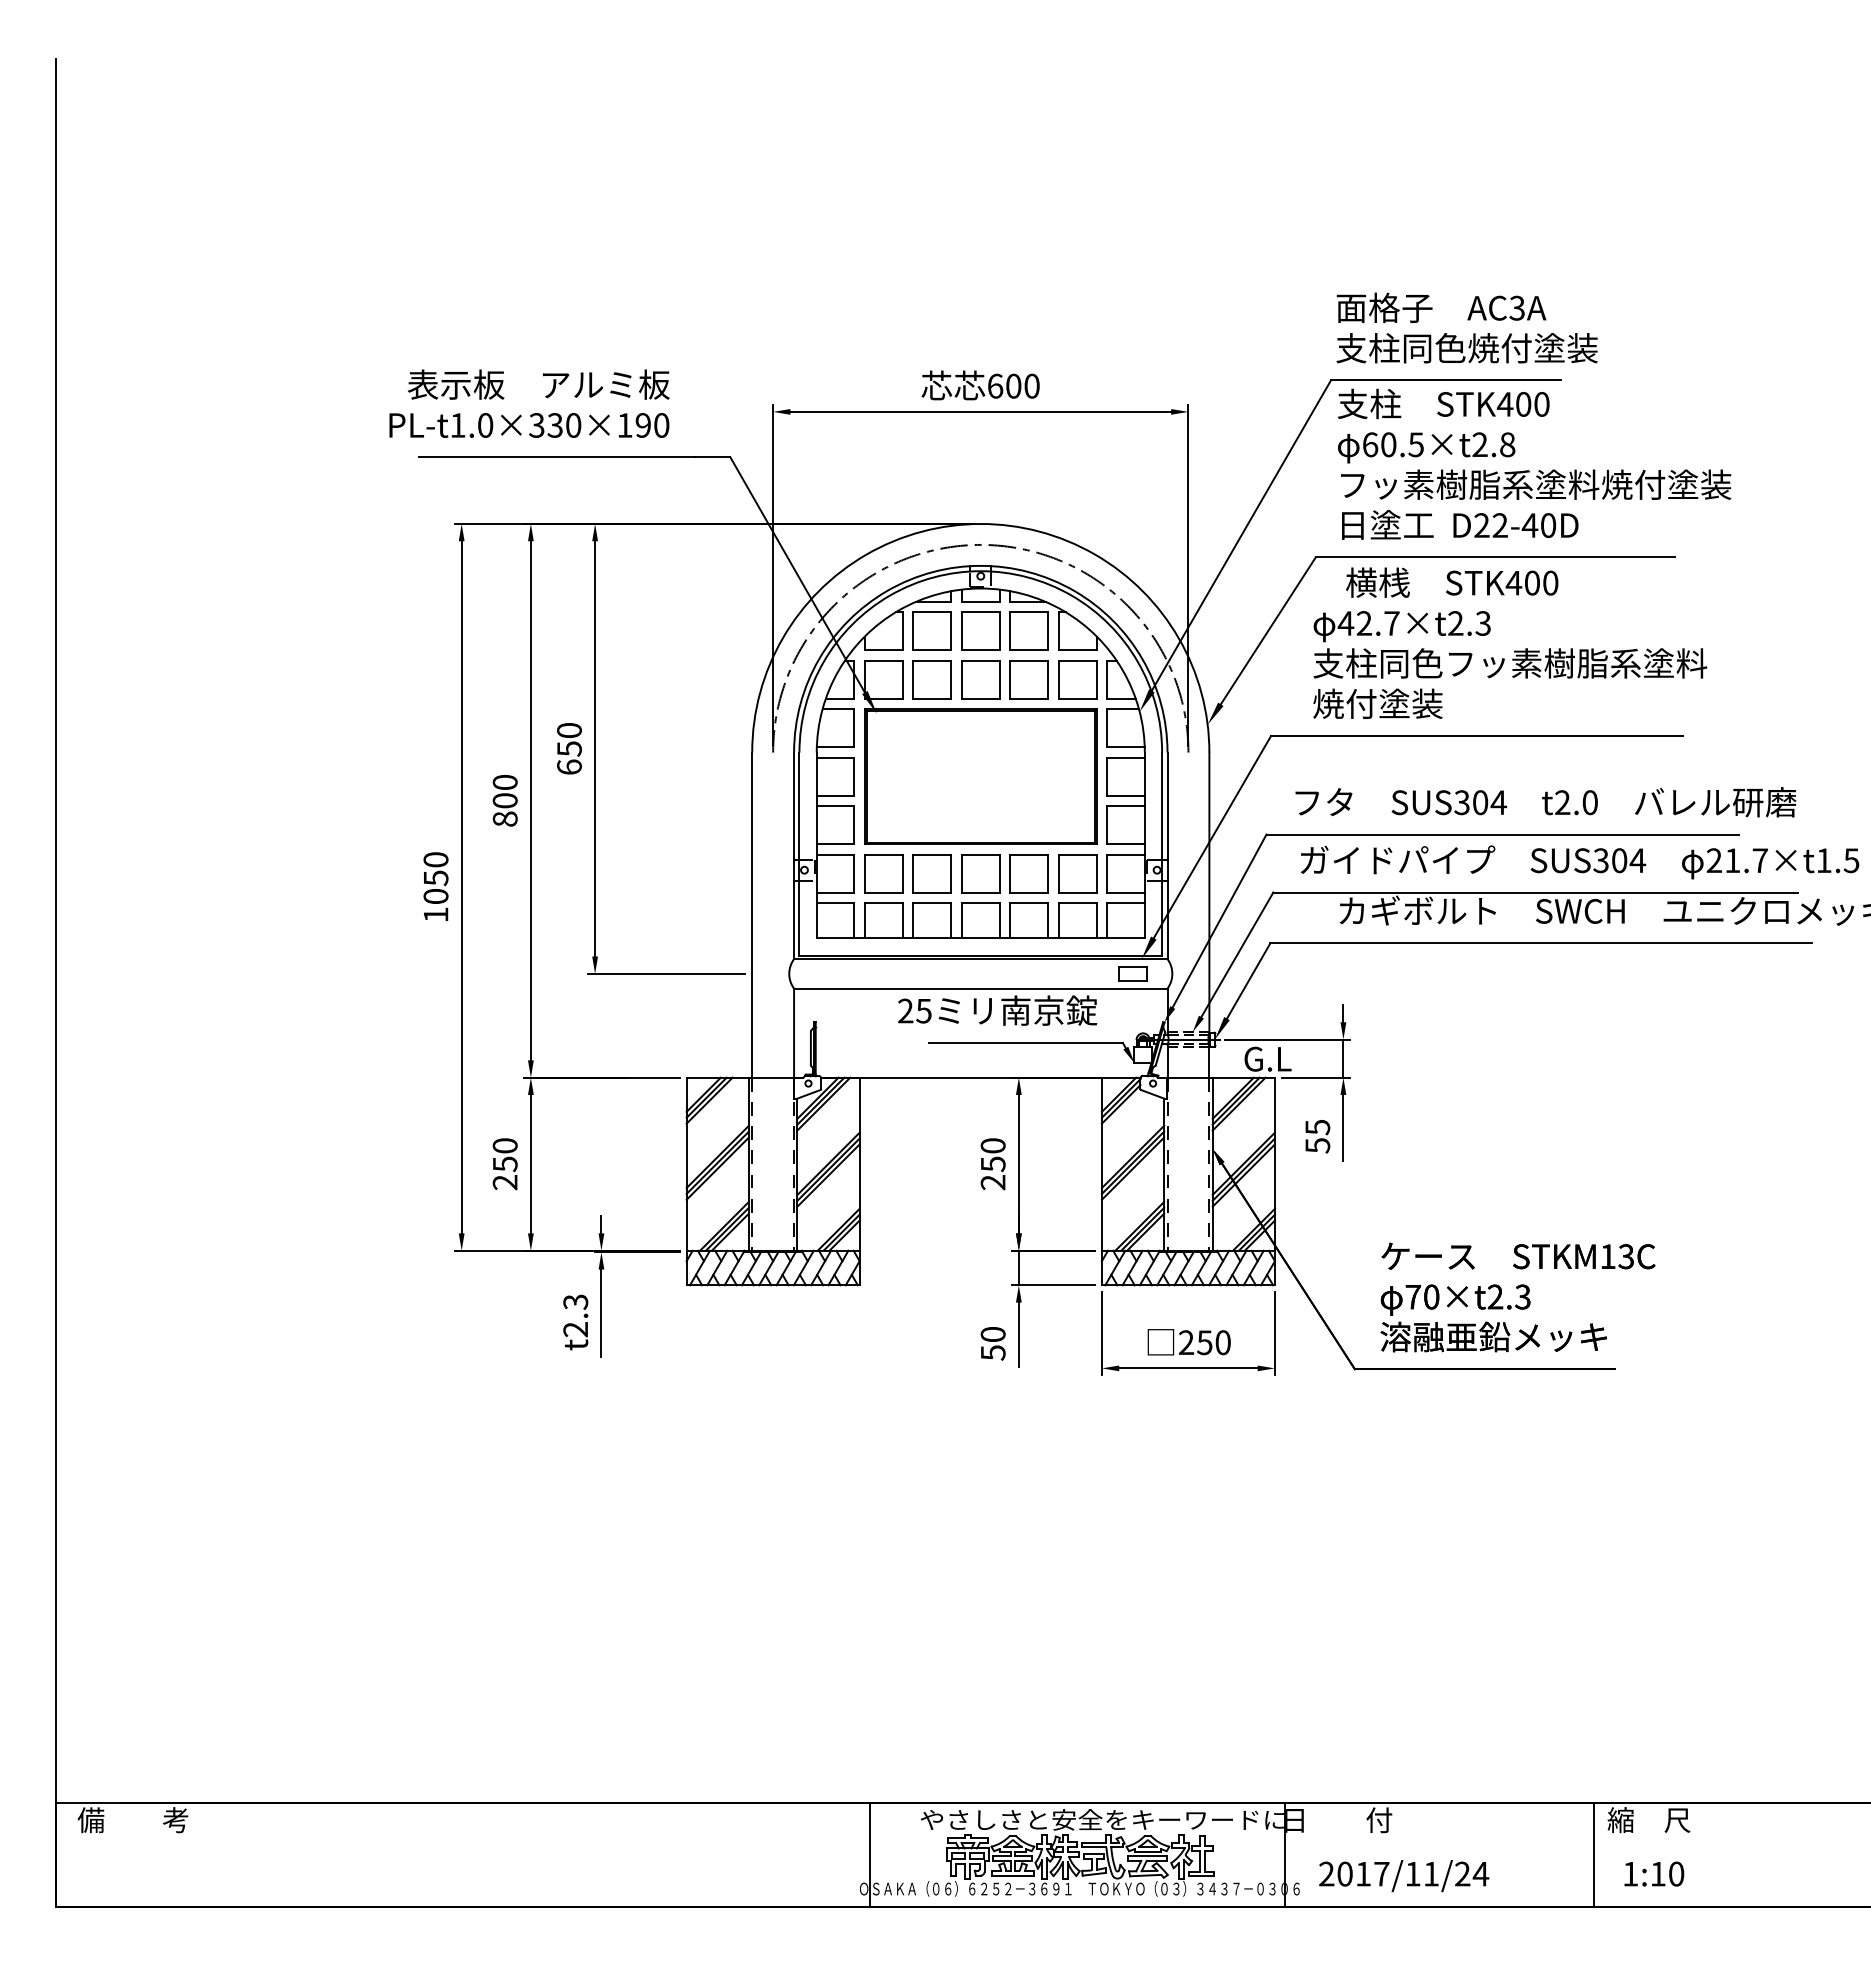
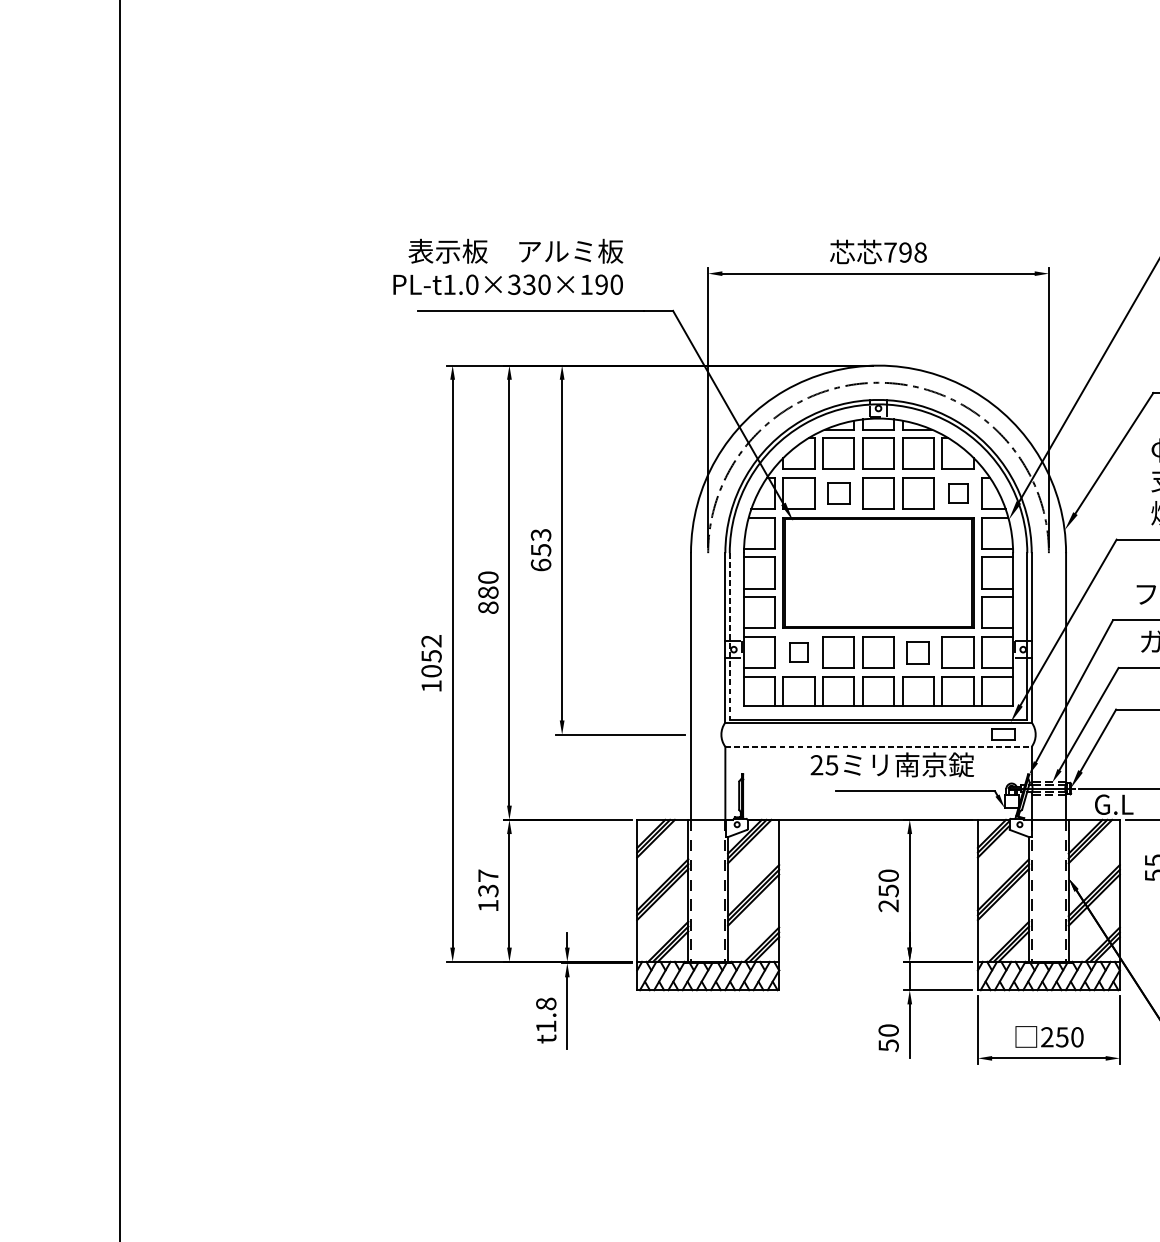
text: (1013, 385) -> (905, 252), 600 -> 798
part: (931, 679) -> (838, 493), size x0.7
part: (1077, 679) -> (957, 493), size x0.6
text: (569, 730) -> (541, 535), 650 -> 653
text: (505, 800) -> (488, 592), 800 -> 880
line: (799, 854) -> (729, 636), solid -> dashed
text: (435, 859) -> (431, 640), 1050 -> 1052
part: (883, 873) -> (798, 652), size x0.6
part: (1028, 873) -> (917, 652), size x0.7
line: (980, 988) -> (878, 746), solid -> dashed
text: (504, 1164) -> (487, 891), 250 -> 137
text: (575, 1315) -> (546, 1014), t2.3 -> t1.8

